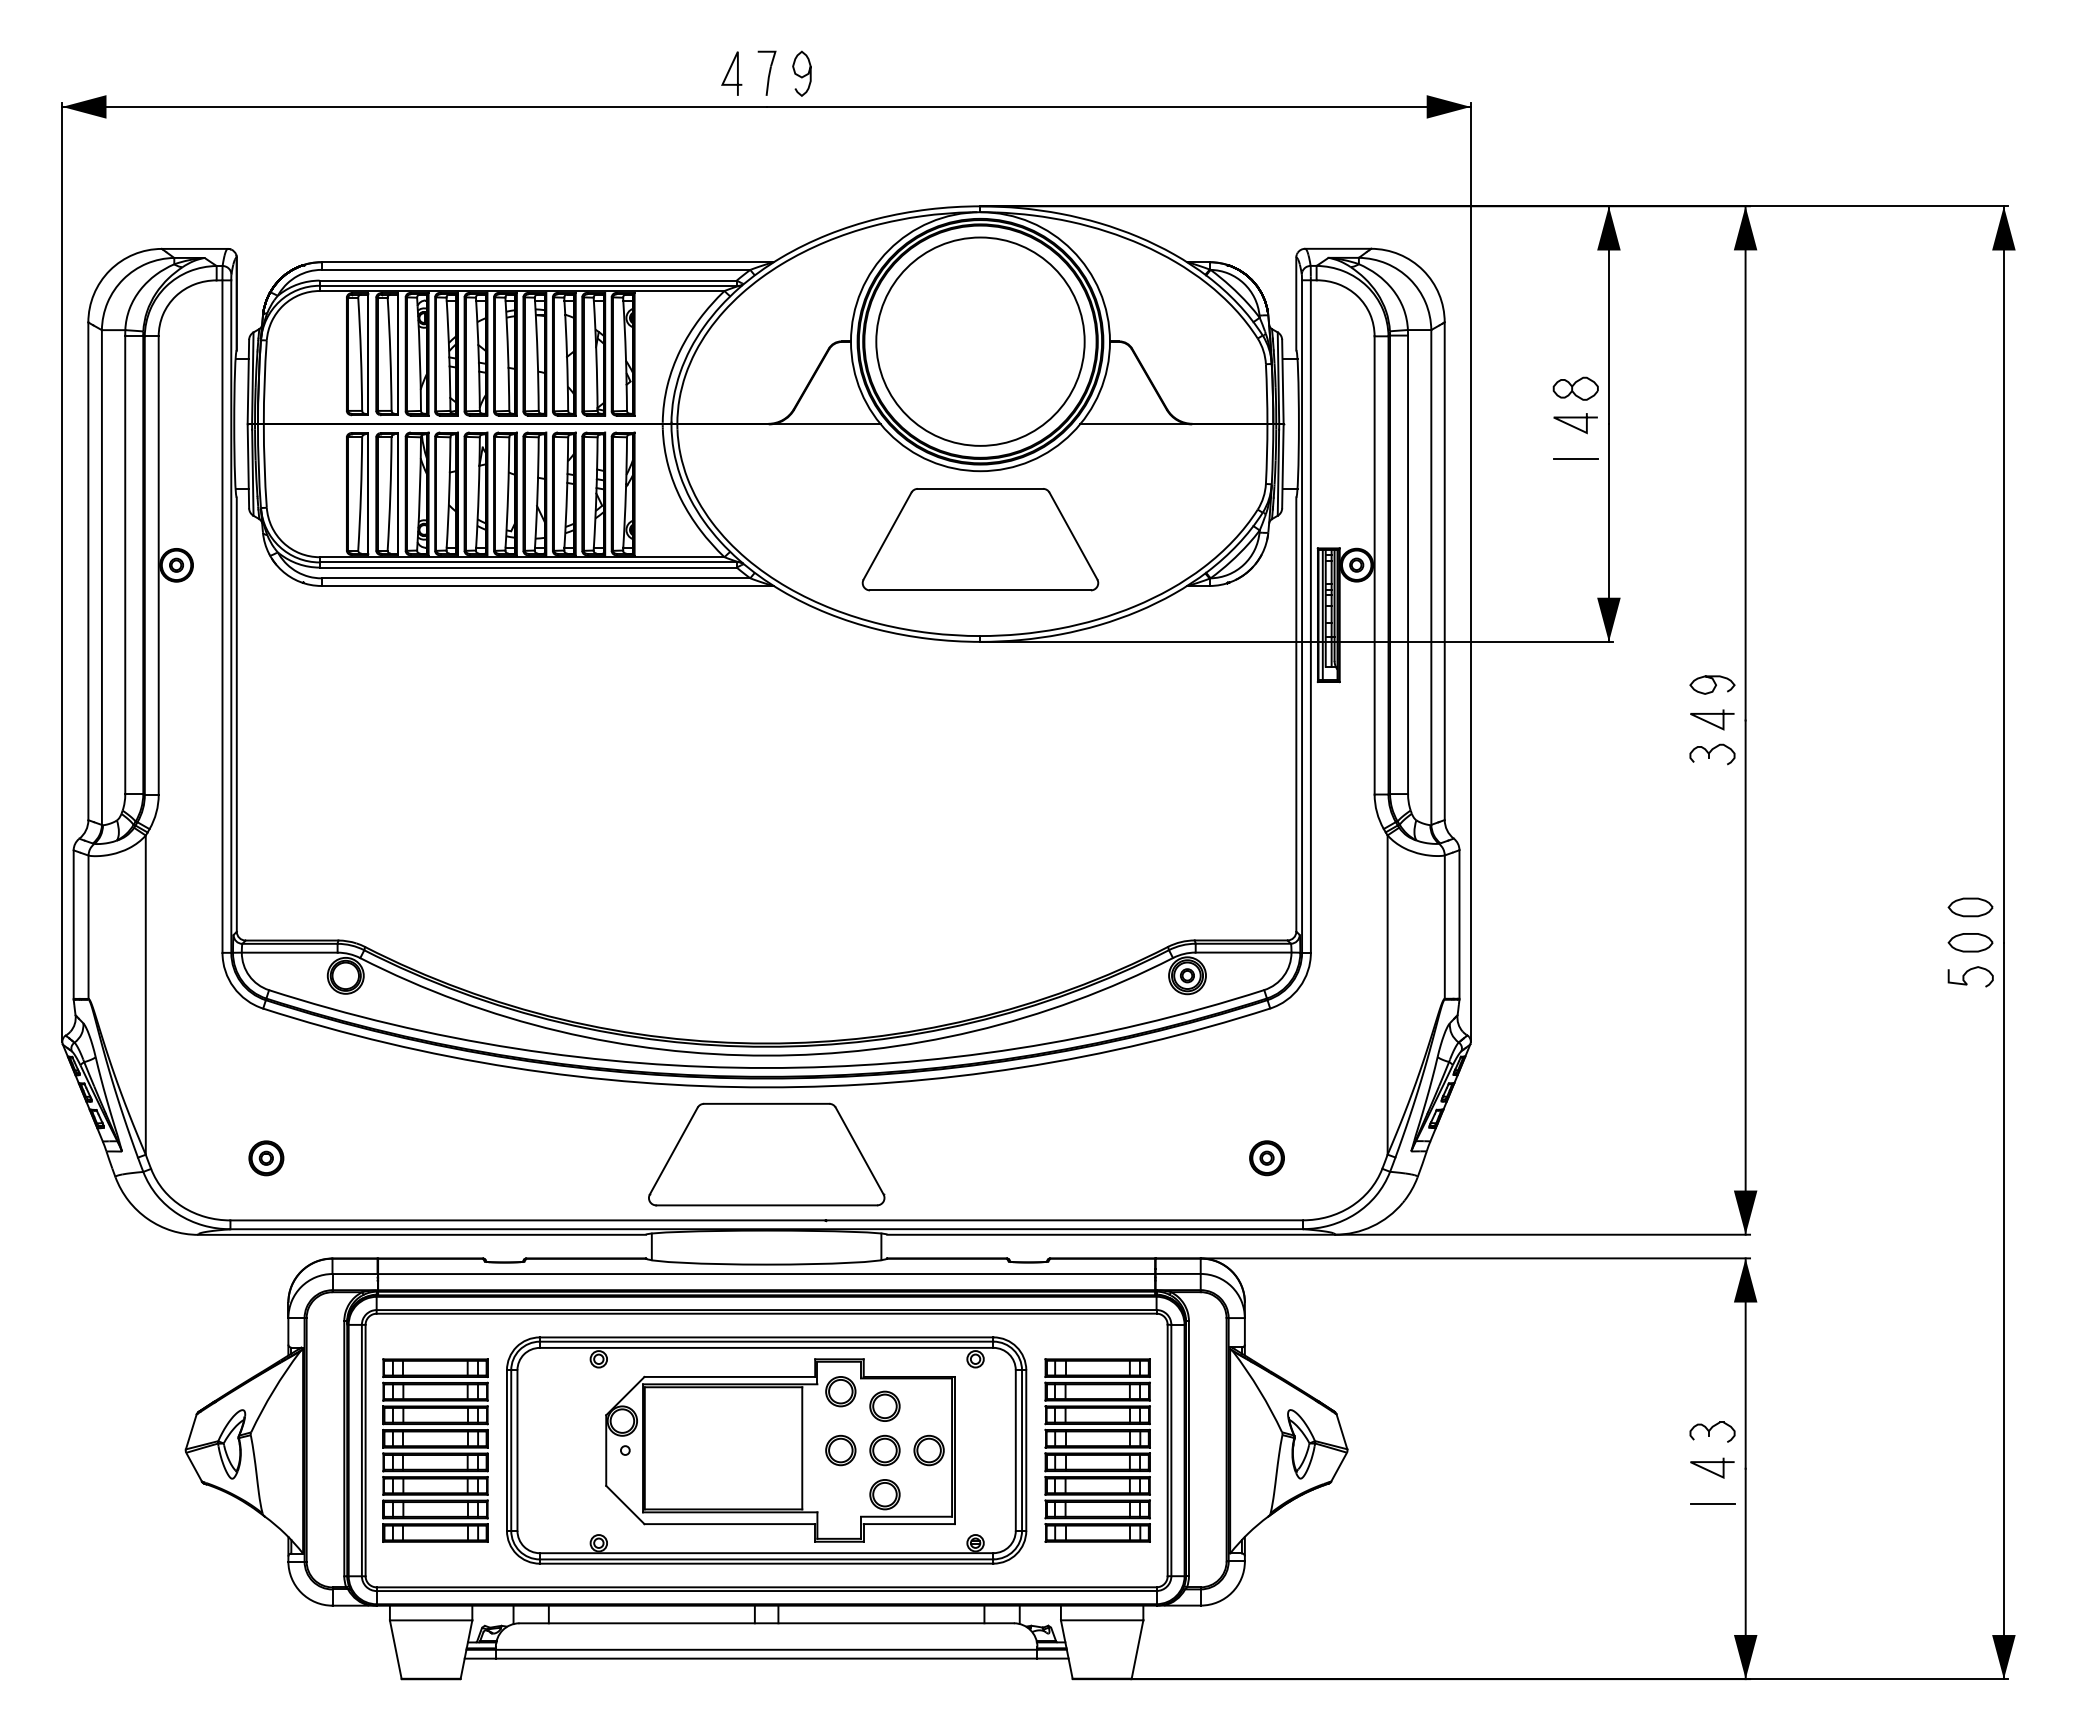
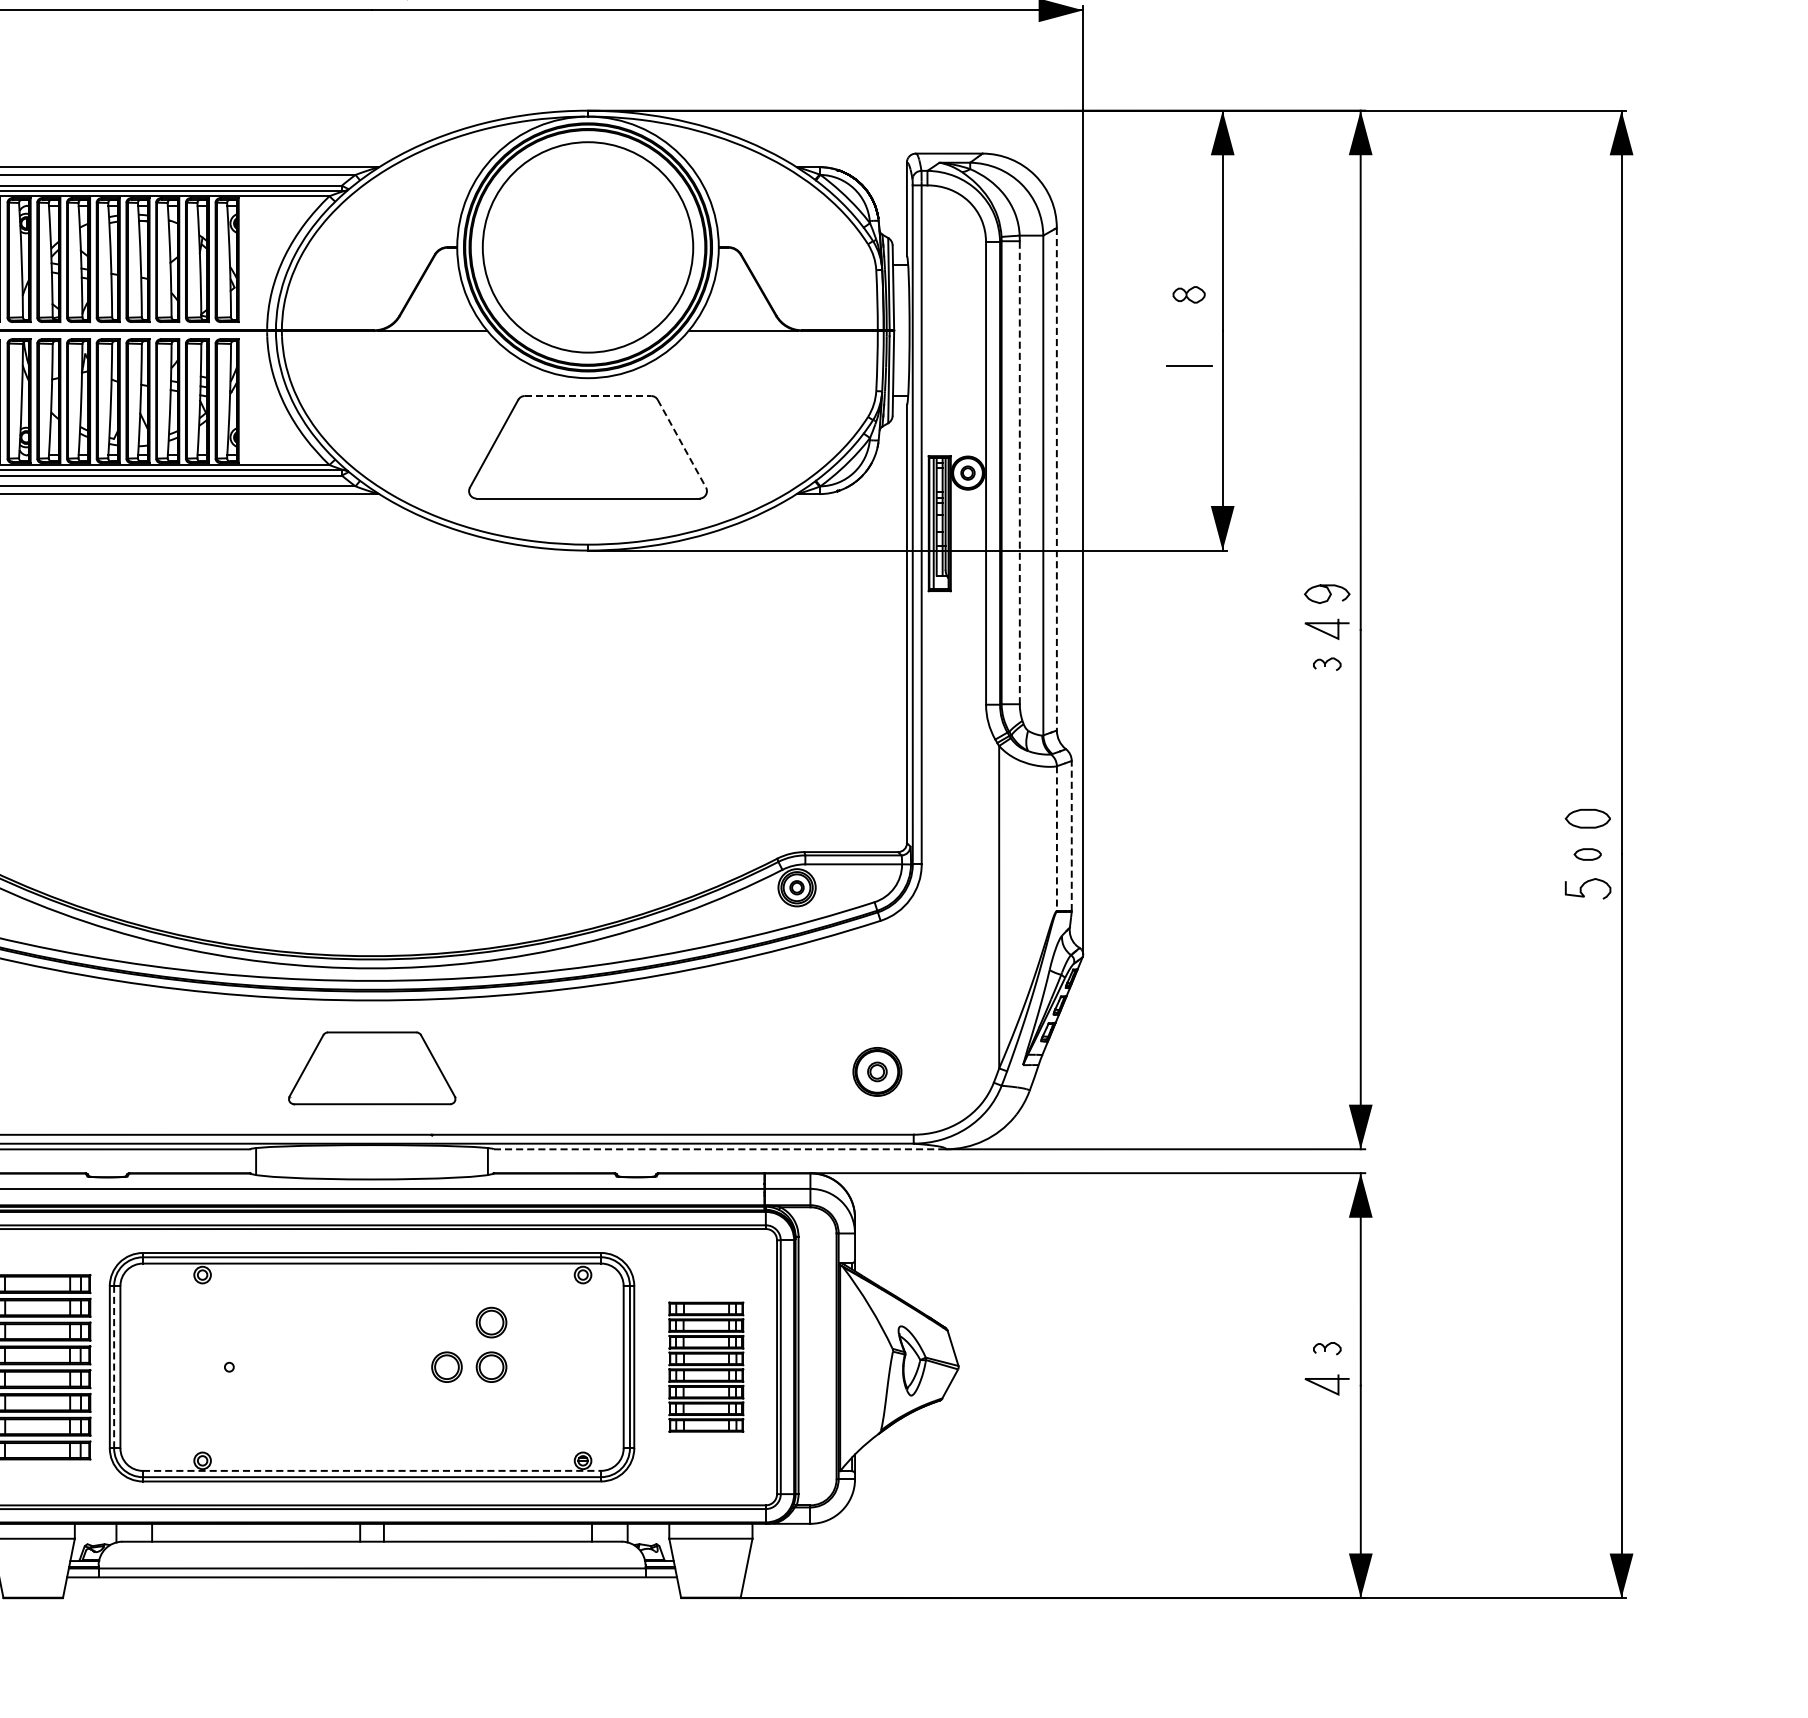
part: (1575, 388) -> (1188, 294), size x0.7
line: (1573, 425) -> (1186, 332), removed
line: (980, 488) -> (588, 395), solid -> dashed
line: (1073, 536) -> (681, 444), solid -> dashed
line: (1408, 564) -> (1020, 472), solid -> dashed
line: (1444, 571) -> (1056, 479), solid -> dashed
part: (1712, 754) -> (1327, 664), size x0.6
line: (1459, 924) -> (1071, 835), solid -> dashed
line: (1444, 927) -> (1056, 839), solid -> dashed
part: (1970, 942) -> (1587, 854), size x0.6
part: (766, 1154) -> (371, 1068), size x0.7
part: (1266, 1158) -> (876, 1072), size x1.4
line: (1111, 1234) -> (720, 1149), solid -> dashed
part: (1712, 1431) -> (1327, 1348), size x0.6
line: (511, 1450) -> (114, 1367), solid -> dashed
part: (780, 1450) -> (386, 1367), removed
part: (1097, 1450) -> (706, 1367), size x0.7
line: (1712, 1504) -> (1327, 1421), removed
line: (766, 1553) -> (371, 1471), solid -> dashed

